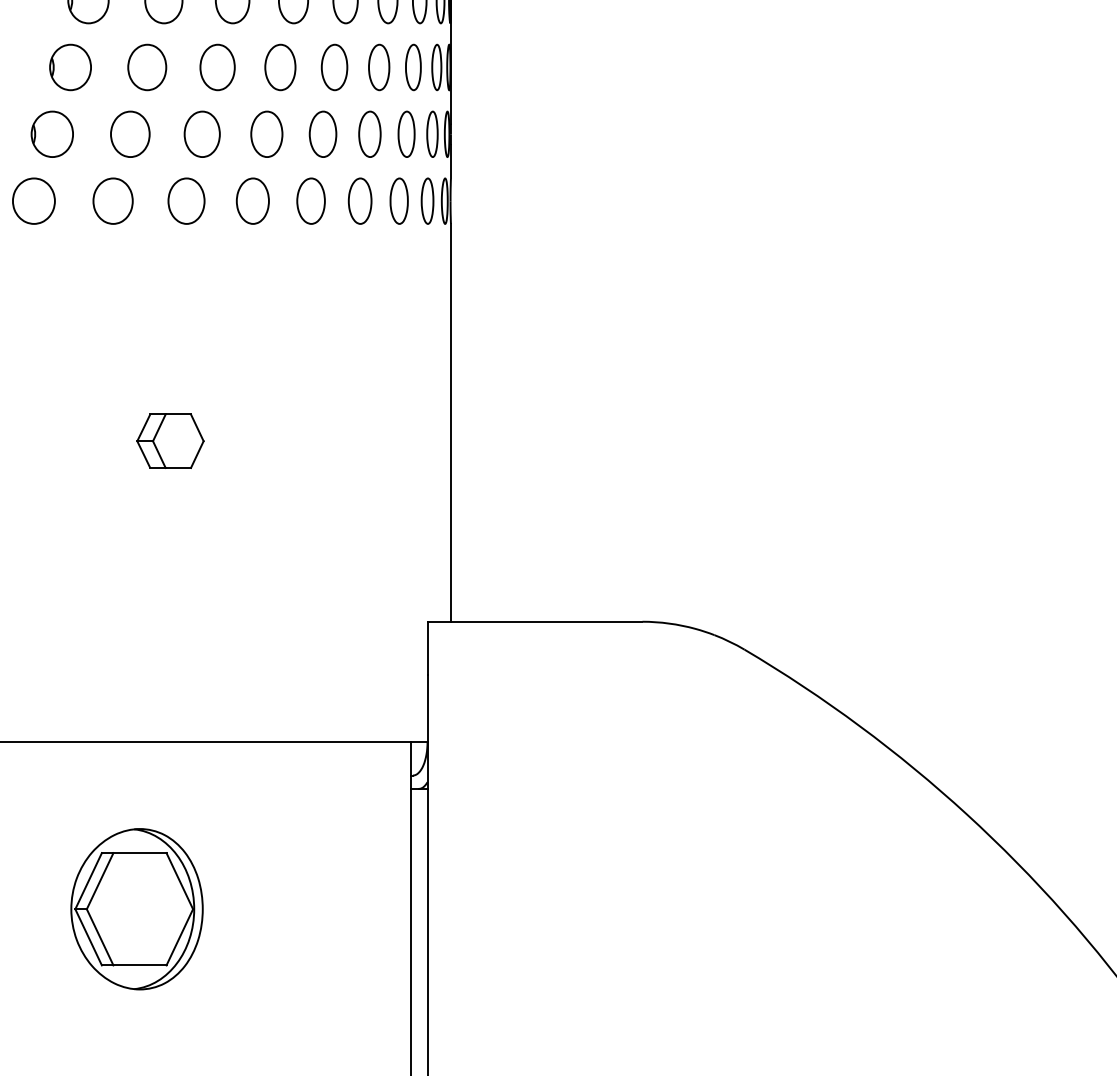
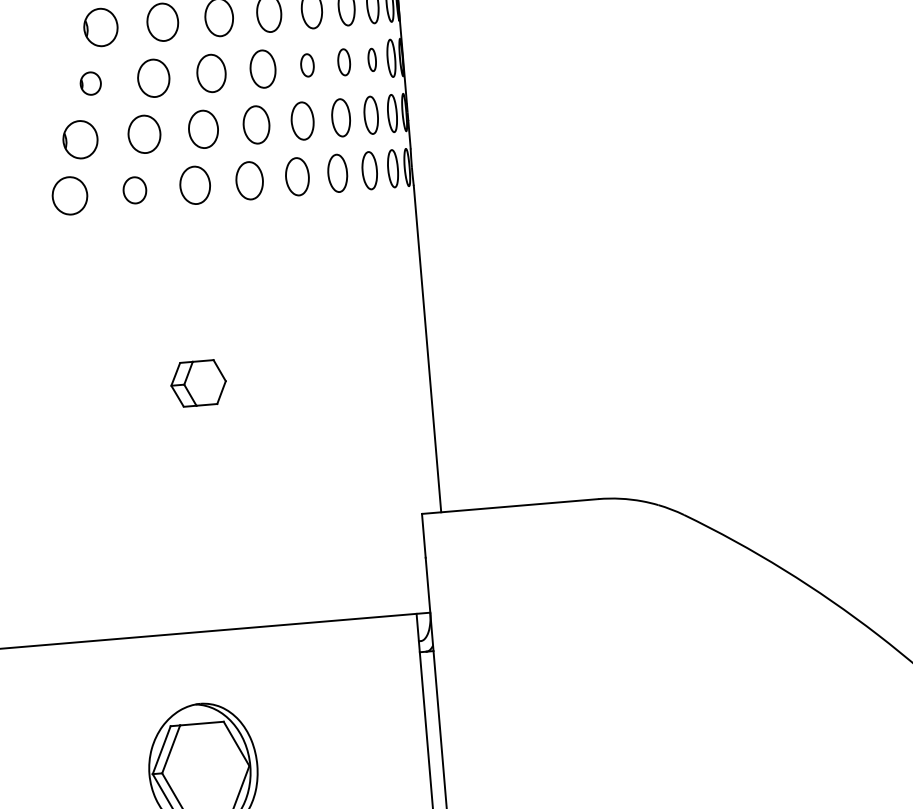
part: (70, 67) -> (90, 83), size x0.6
part: (334, 67) -> (307, 65), size x0.6
part: (379, 67) -> (344, 62), size x0.7
part: (413, 67) -> (372, 60), size x0.6
part: (112, 200) -> (134, 189), size x0.7

